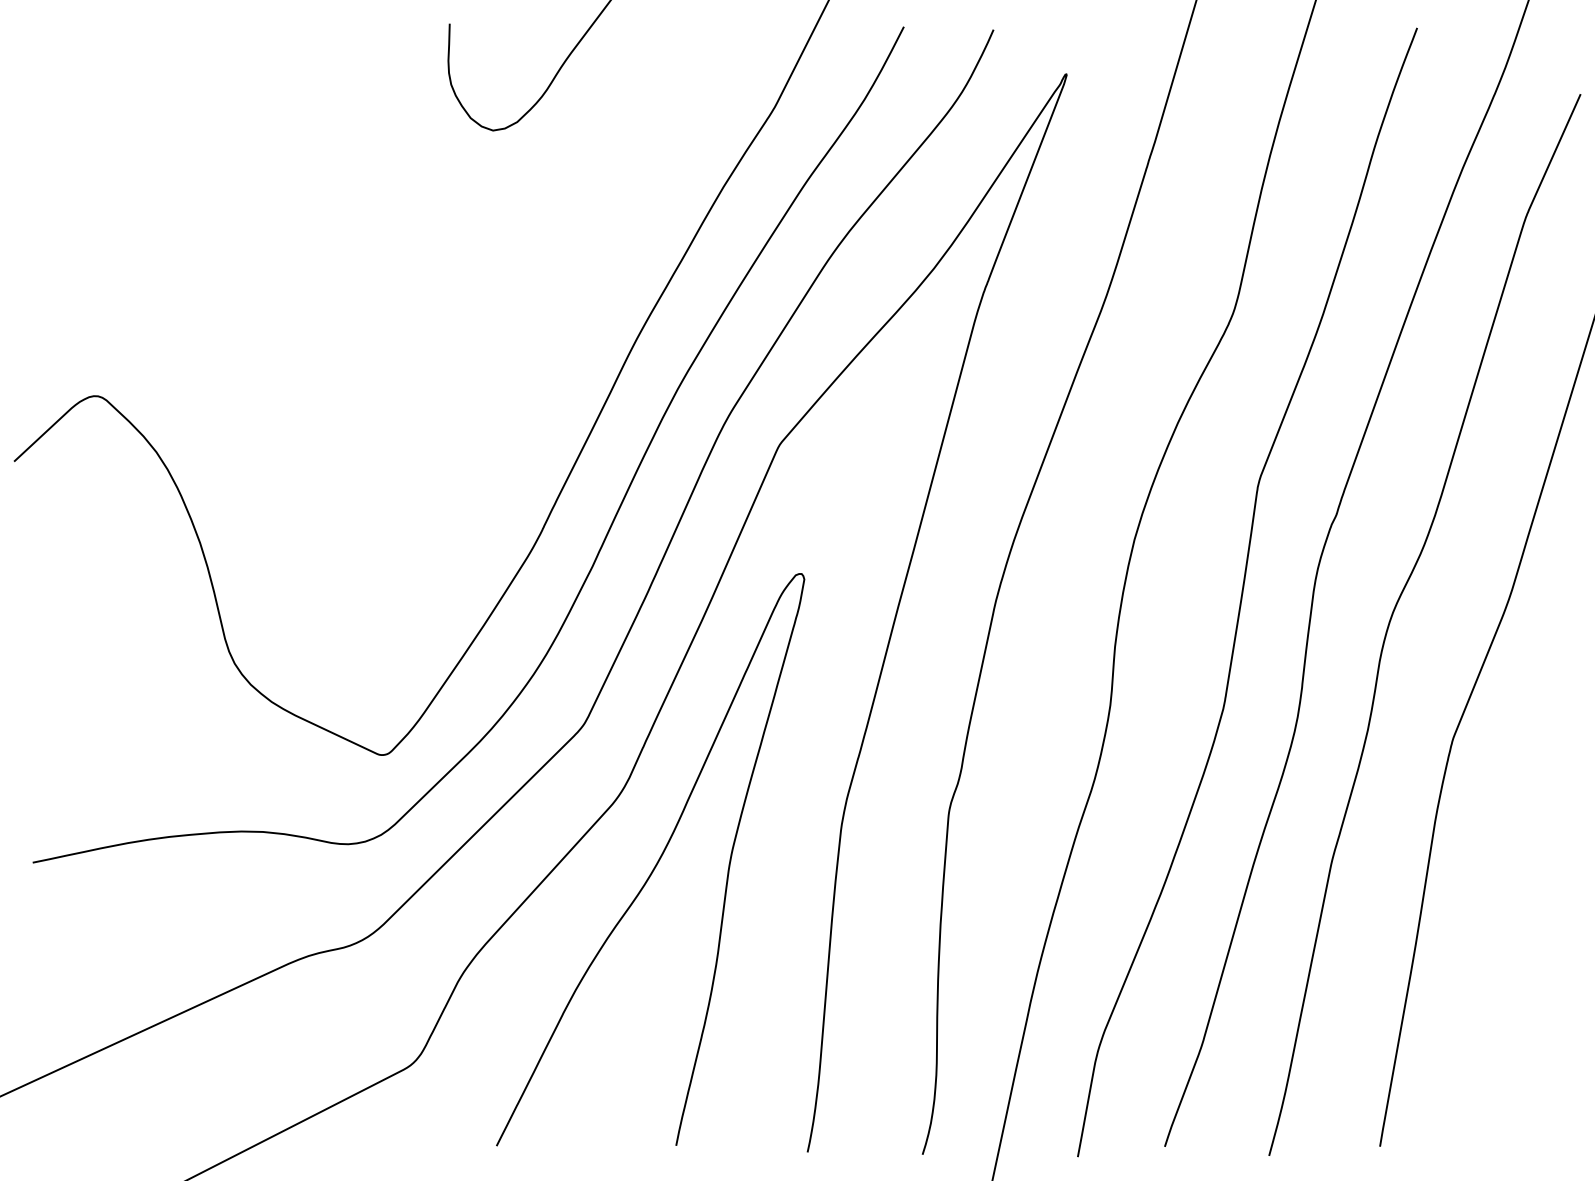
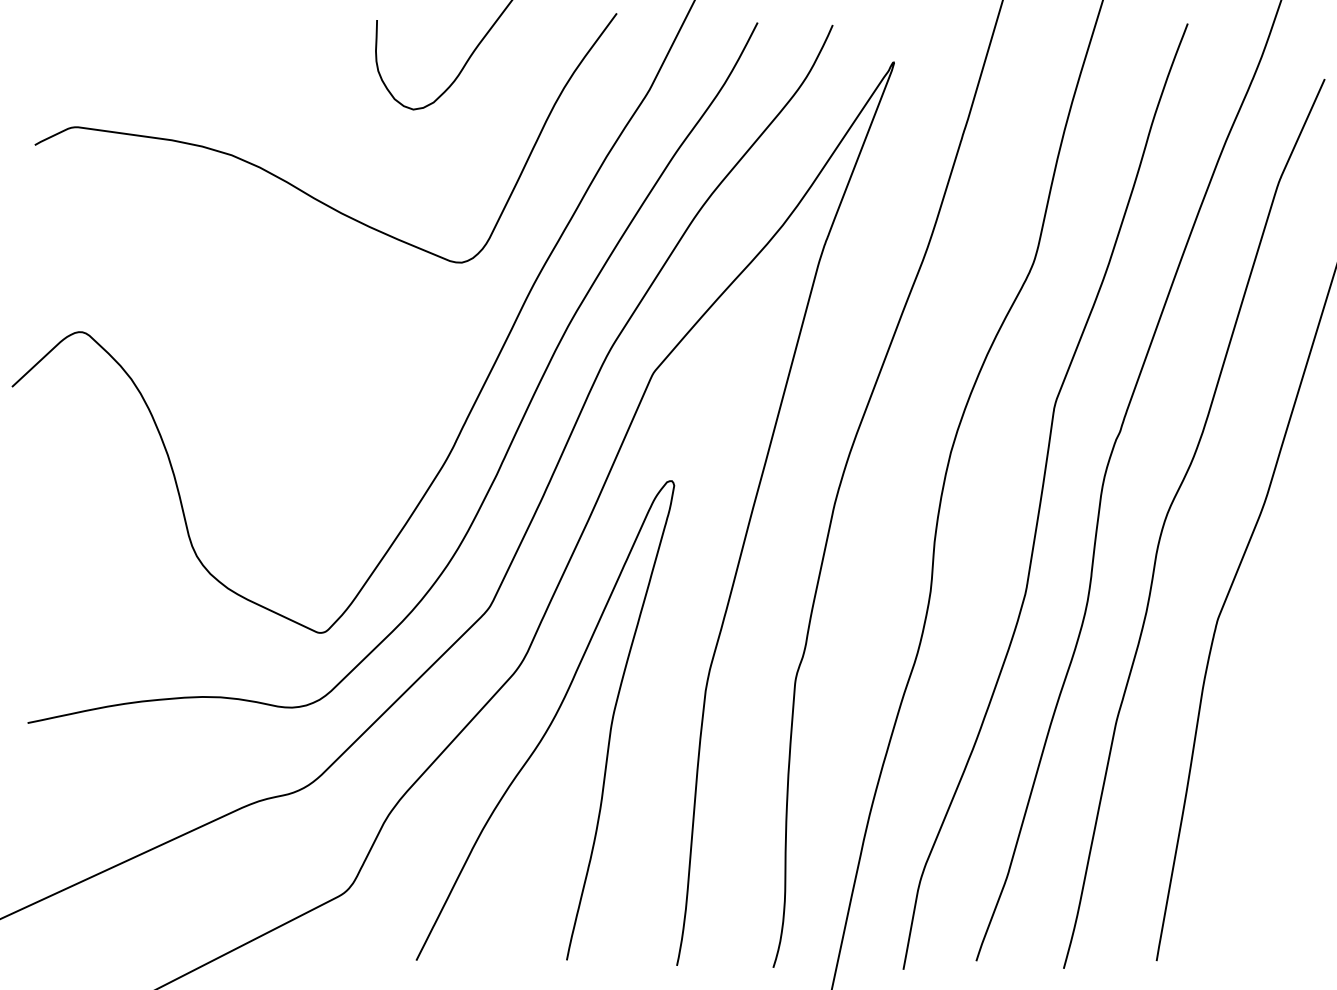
curve: (353, 222) -> (296, 186), added

